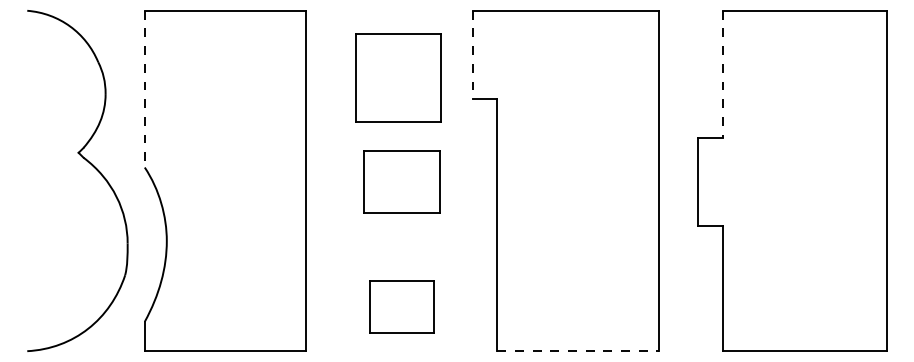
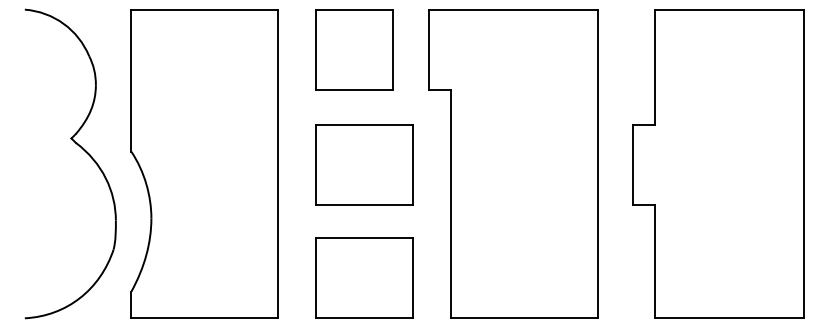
line: (472, 54) -> (428, 49), dashed -> solid
line: (722, 74) -> (655, 67), dashed -> solid
part: (398, 77) -> (354, 49), moved
line: (144, 90) -> (131, 81), dashed -> solid
part: (401, 181) -> (364, 164), size x1.43
part: (401, 306) -> (364, 277), size x1.67
line: (578, 351) -> (524, 318), dashed -> solid

